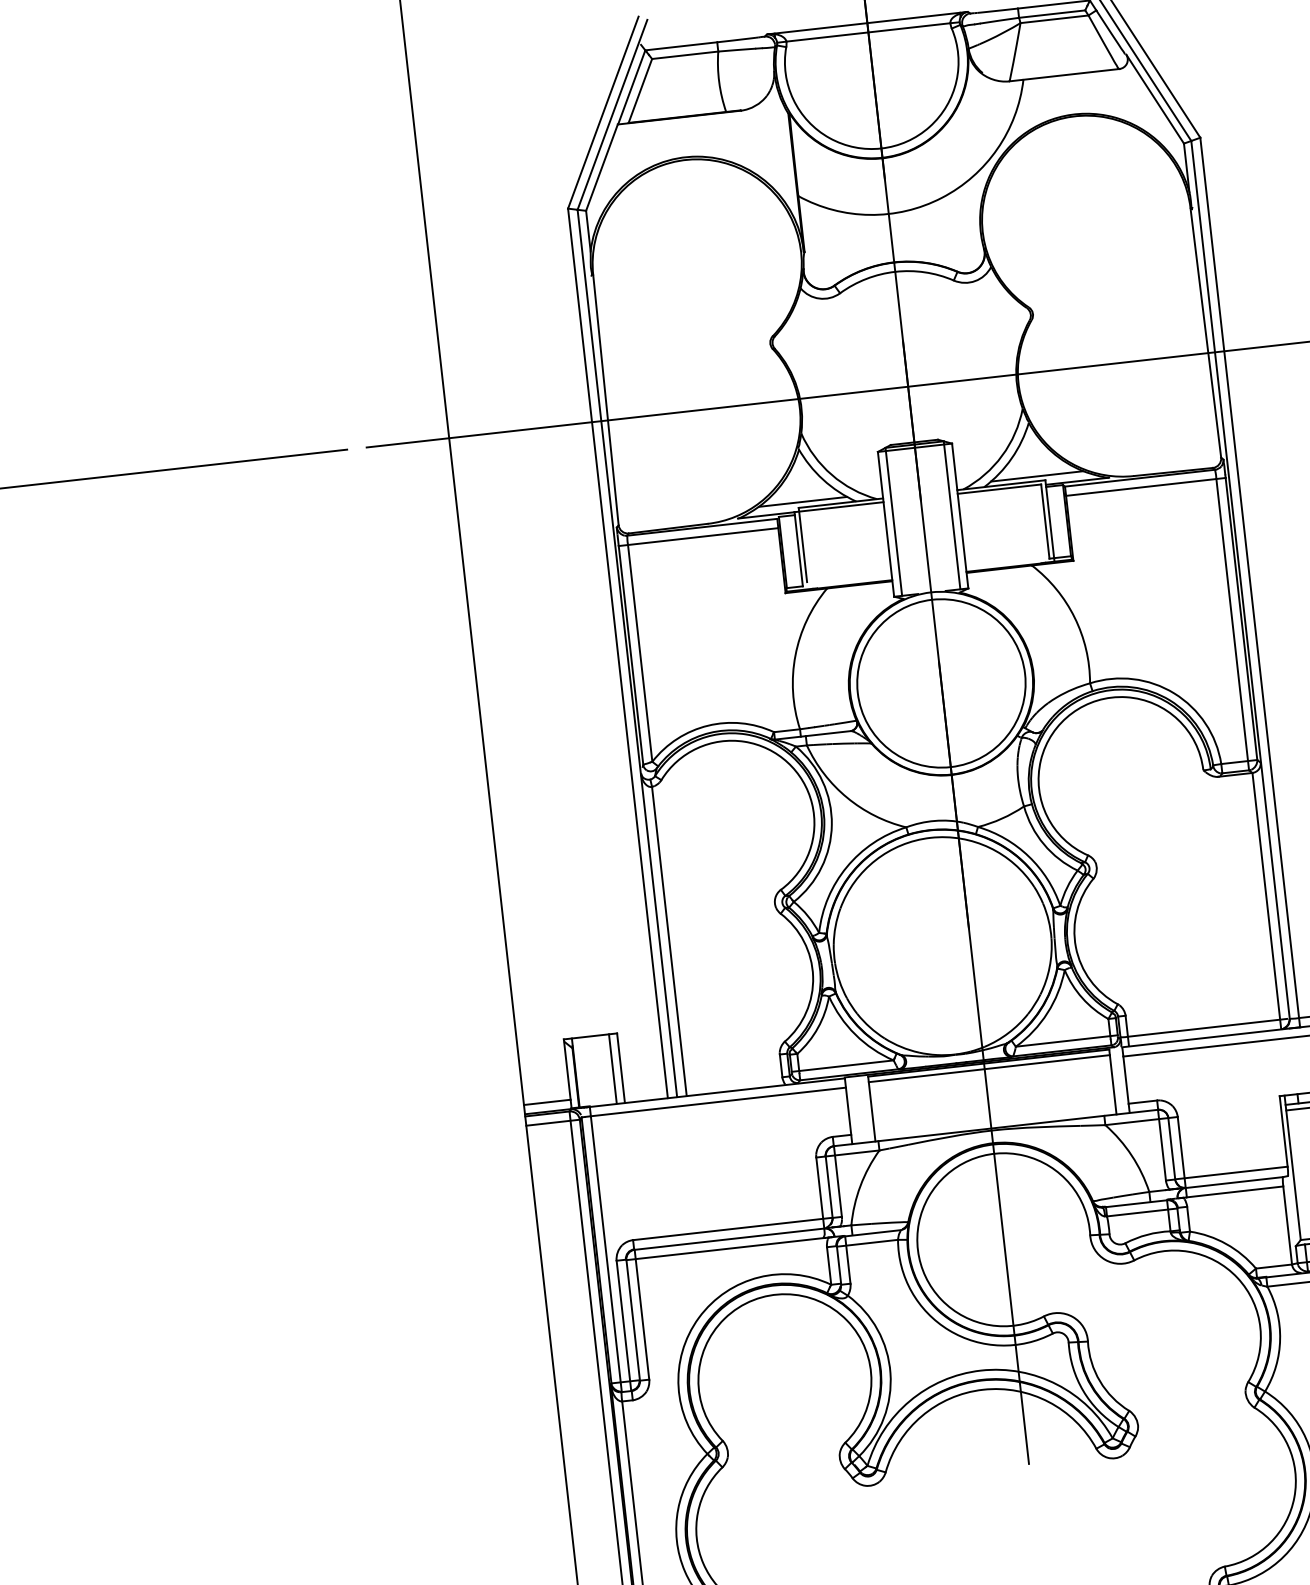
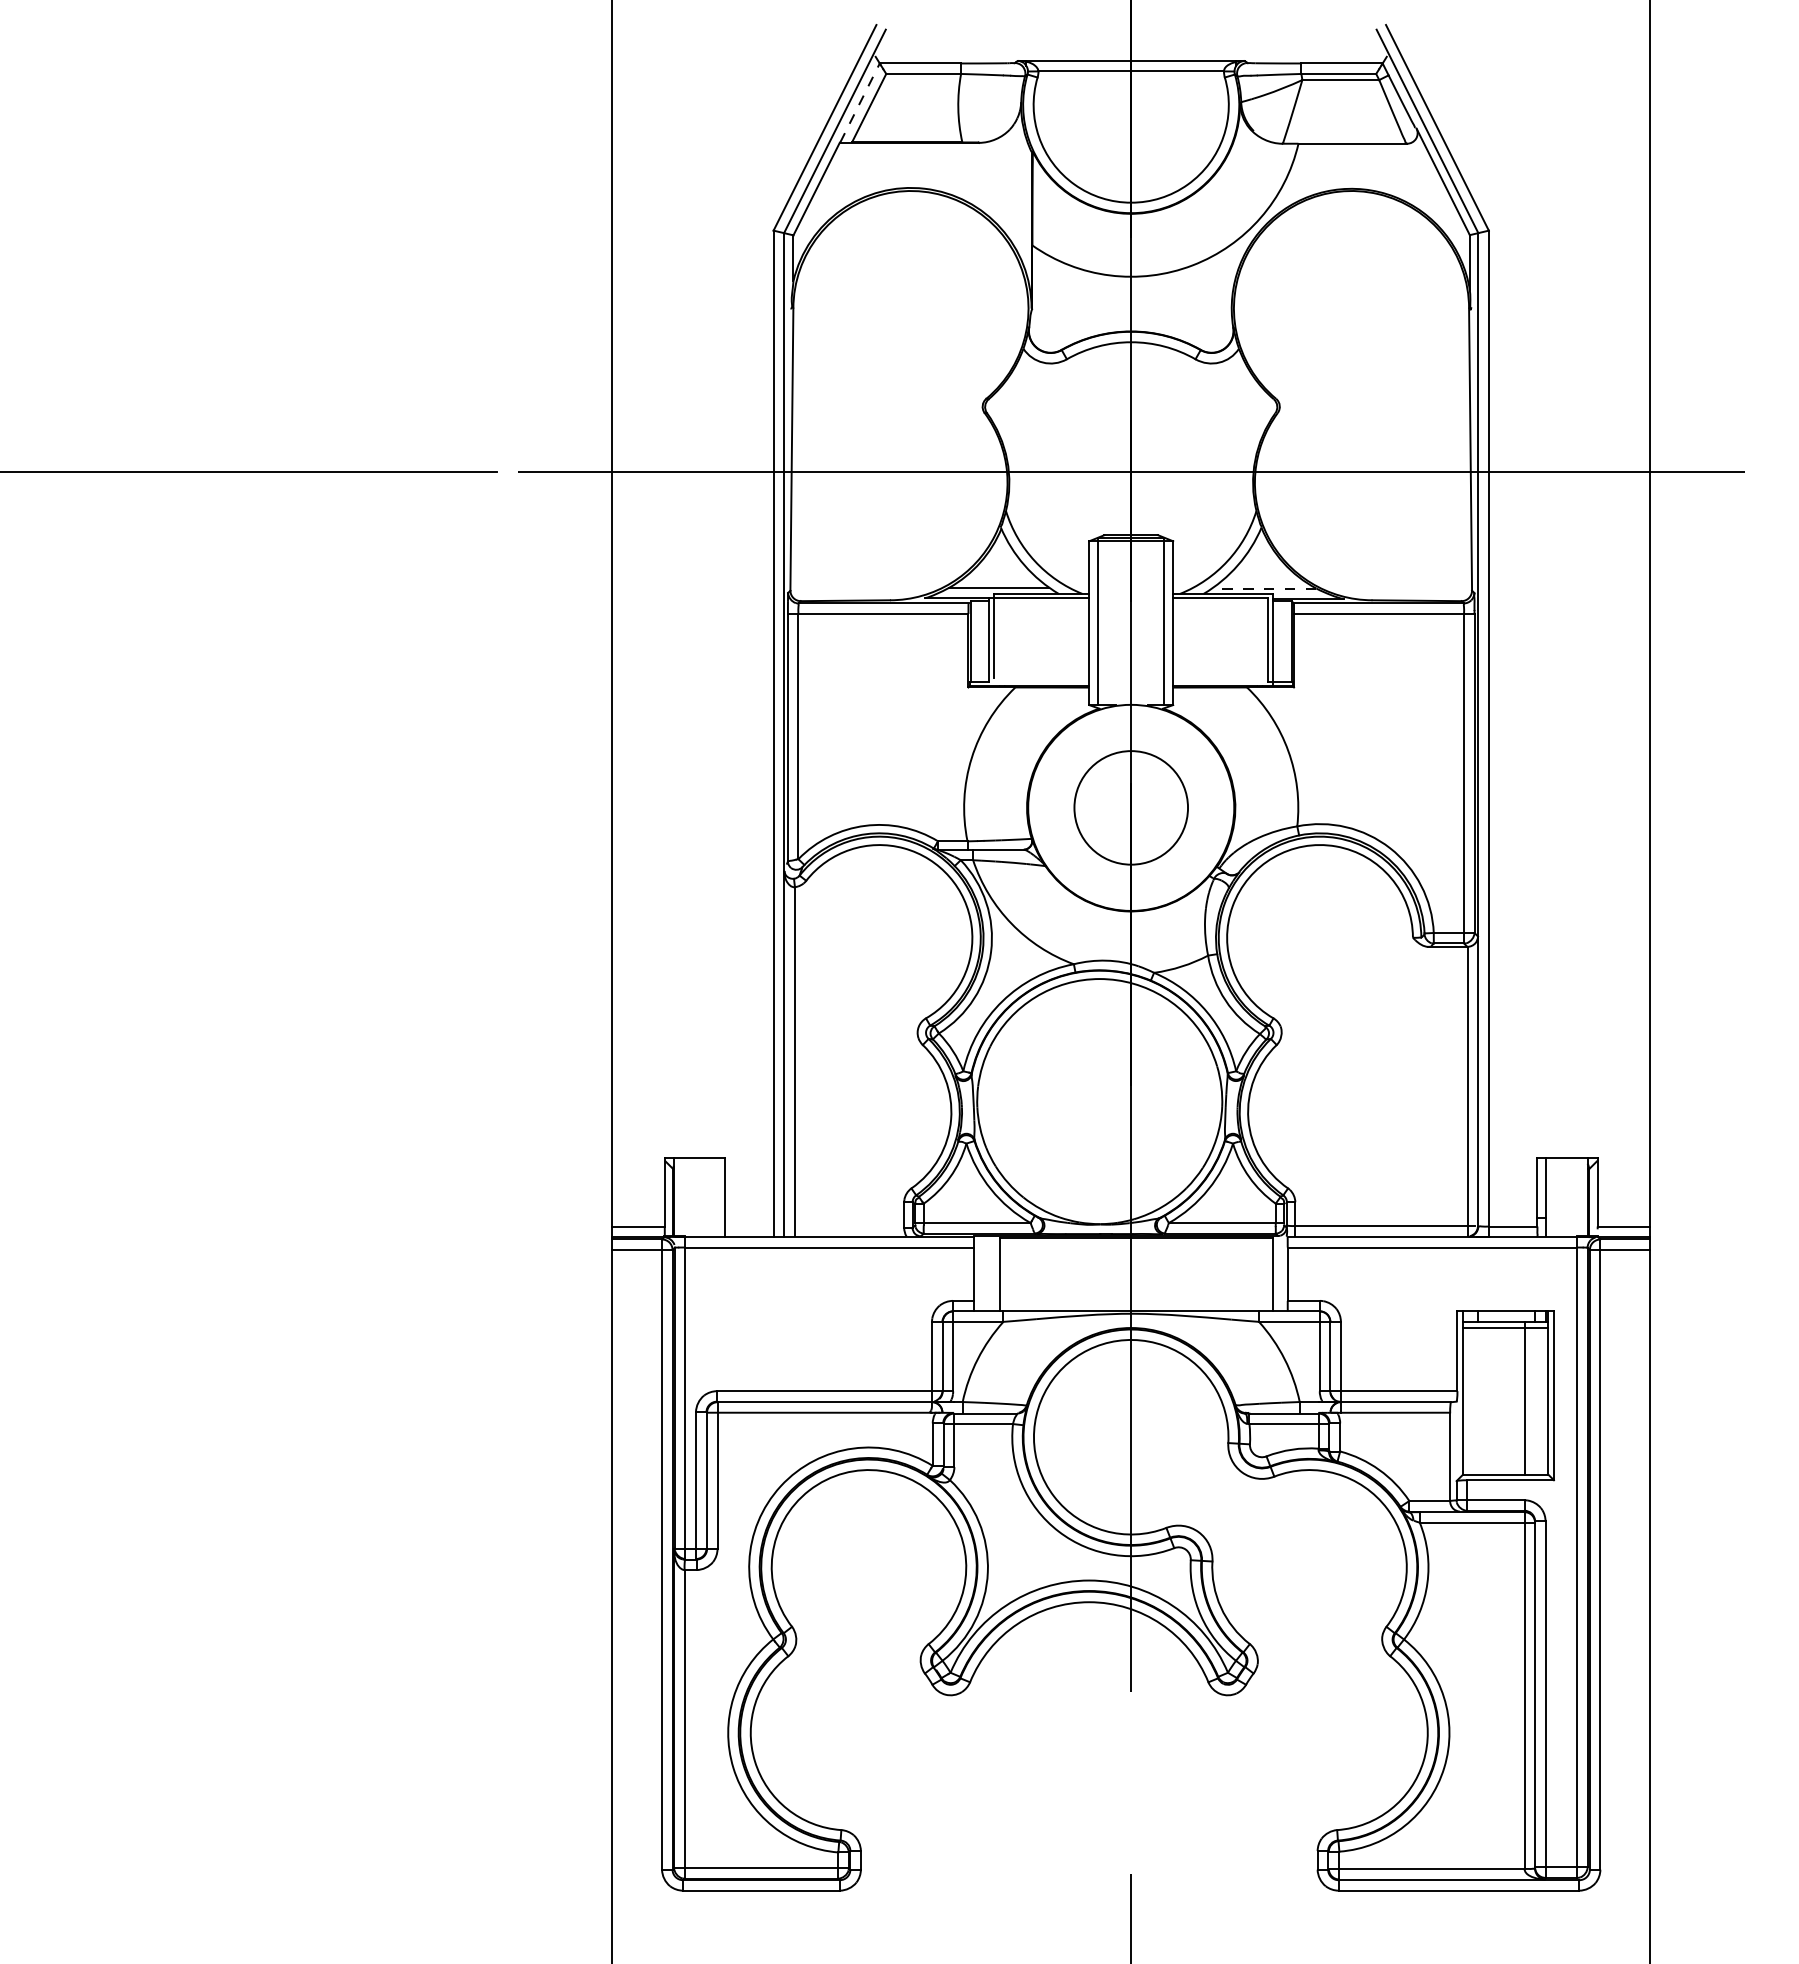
line: (632, 86) -> (860, 102), solid -> dashed
line: (1036, 476) -> (1263, 588), solid -> dashed
circle: (940, 683) -> (1130, 807), size x0.6
line: (989, 1068) -> (1136, 1244), removed
line: (612, 1069) -> (715, 1197), removed

